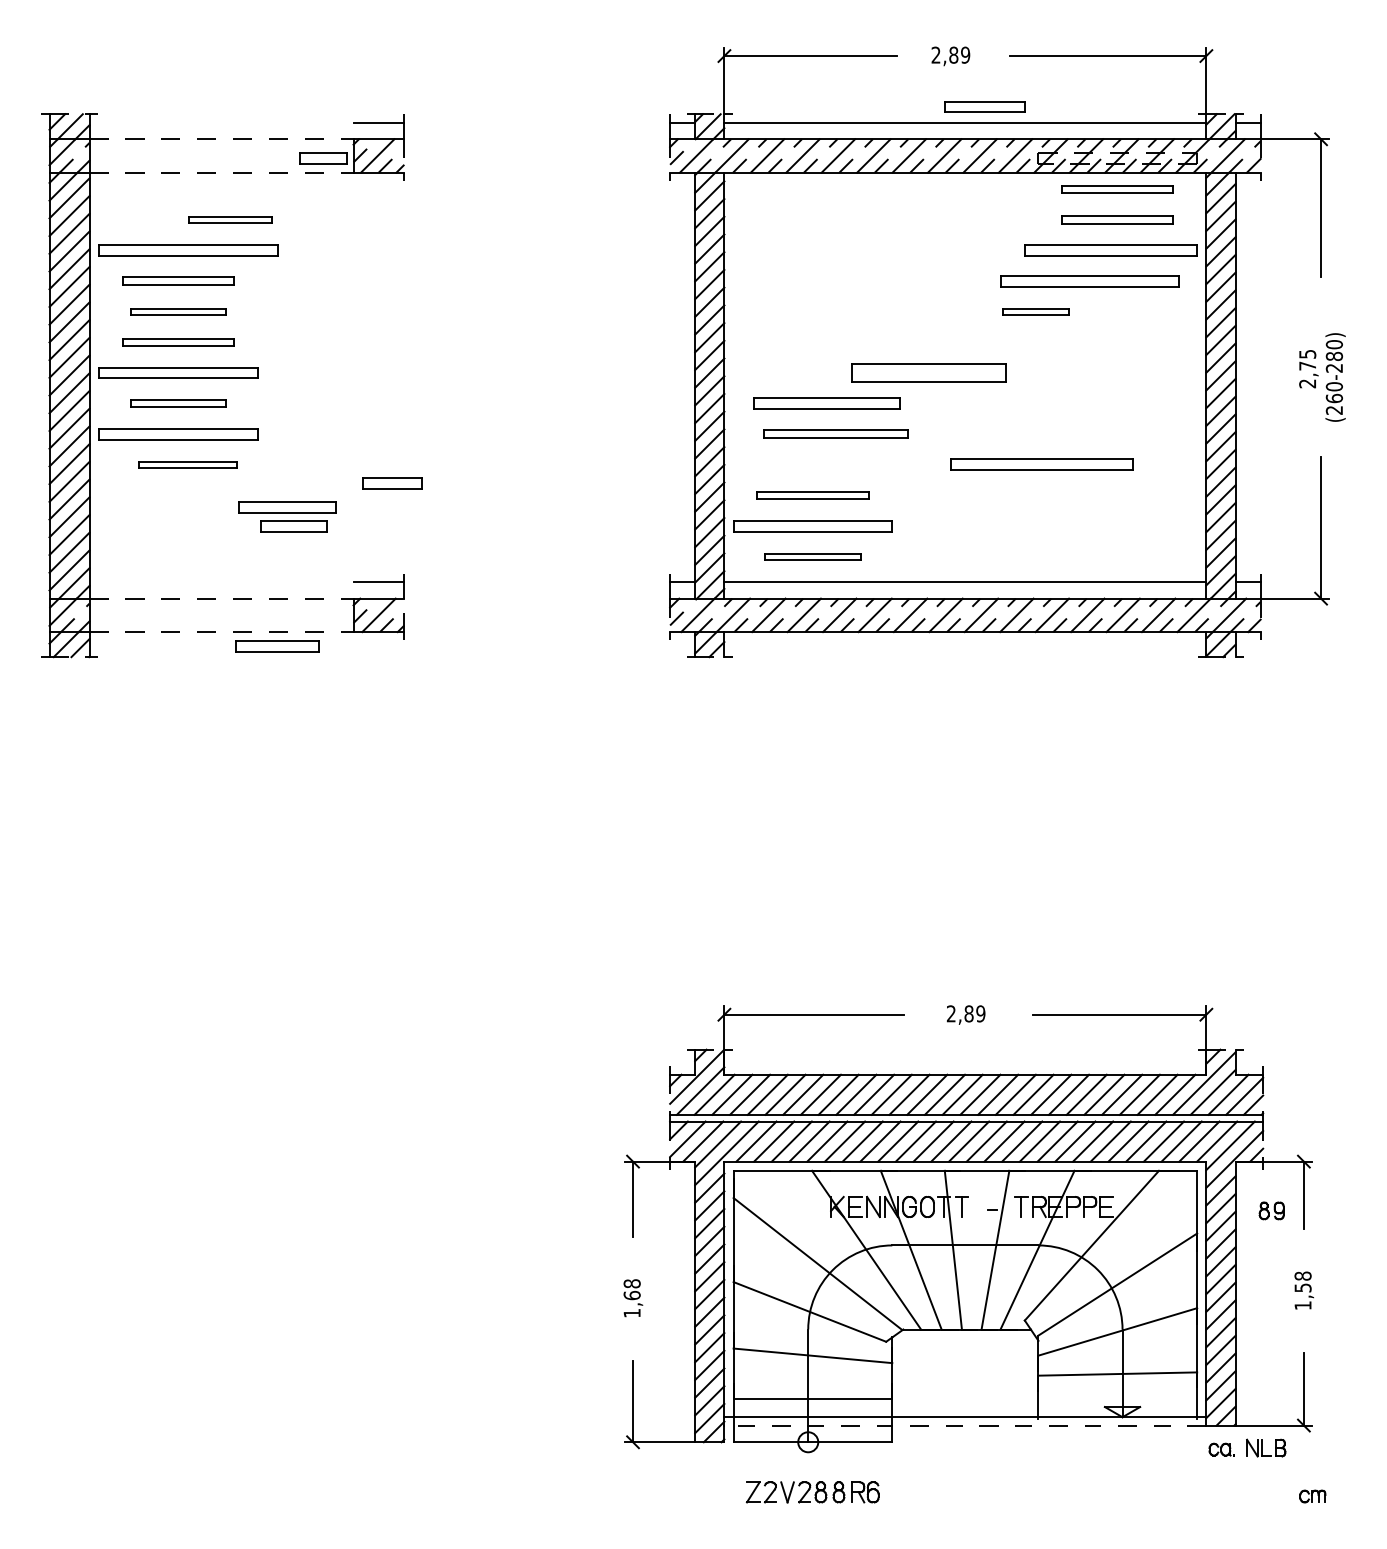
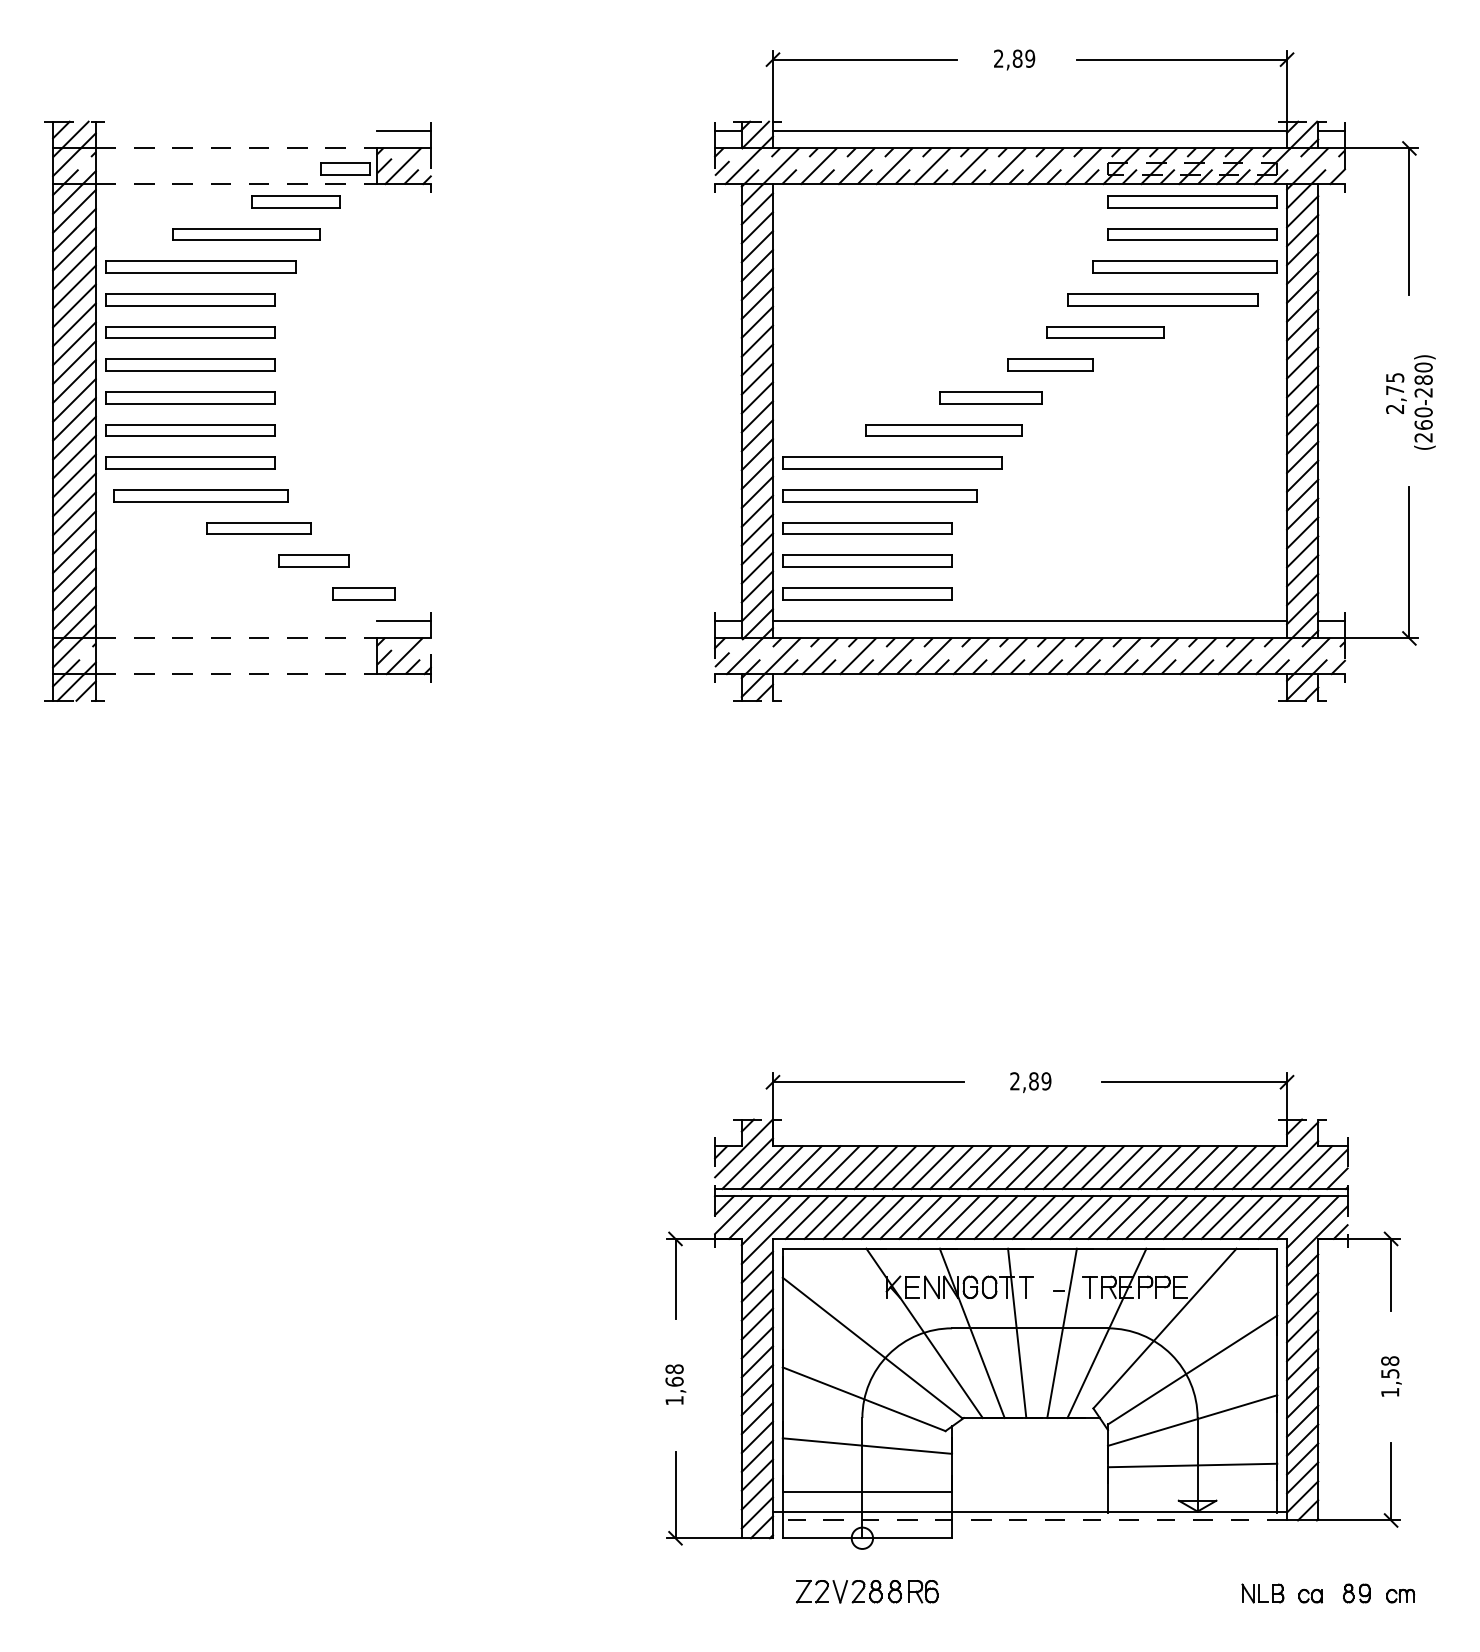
part: (984, 106) -> (1050, 364), moved
part: (1117, 189) -> (1192, 201), size x1.43
part: (230, 219) -> (246, 234), size x1.67
part: (1117, 219) -> (1192, 234), size x1.43
part: (178, 280) -> (190, 299), size x1.43
part: (178, 311) -> (190, 332), size x1.67
part: (1036, 311) -> (1105, 332), size x1.67
part: (178, 341) -> (190, 364), size x1.43
part: (928, 372) -> (990, 397), size x0.62
part: (178, 403) -> (190, 430), size x1.67
part: (826, 403) -> (943, 430), moved
part: (836, 433) -> (892, 462), size x1.43
part: (187, 464) -> (200, 495), size x1.67
part: (1041, 464) -> (879, 495), moved
part: (392, 483) -> (363, 593), moved
part: (813, 495) -> (867, 528), size x1.43
part: (287, 507) -> (258, 528), moved
part: (813, 556) -> (867, 593), size x1.67
part: (276, 646) -> (295, 201), moved
part: (1271, 1210) -> (1356, 1593), moved
part: (1265, 1448) -> (1262, 1593), moved
part: (1219, 1449) -> (1310, 1595), moved

